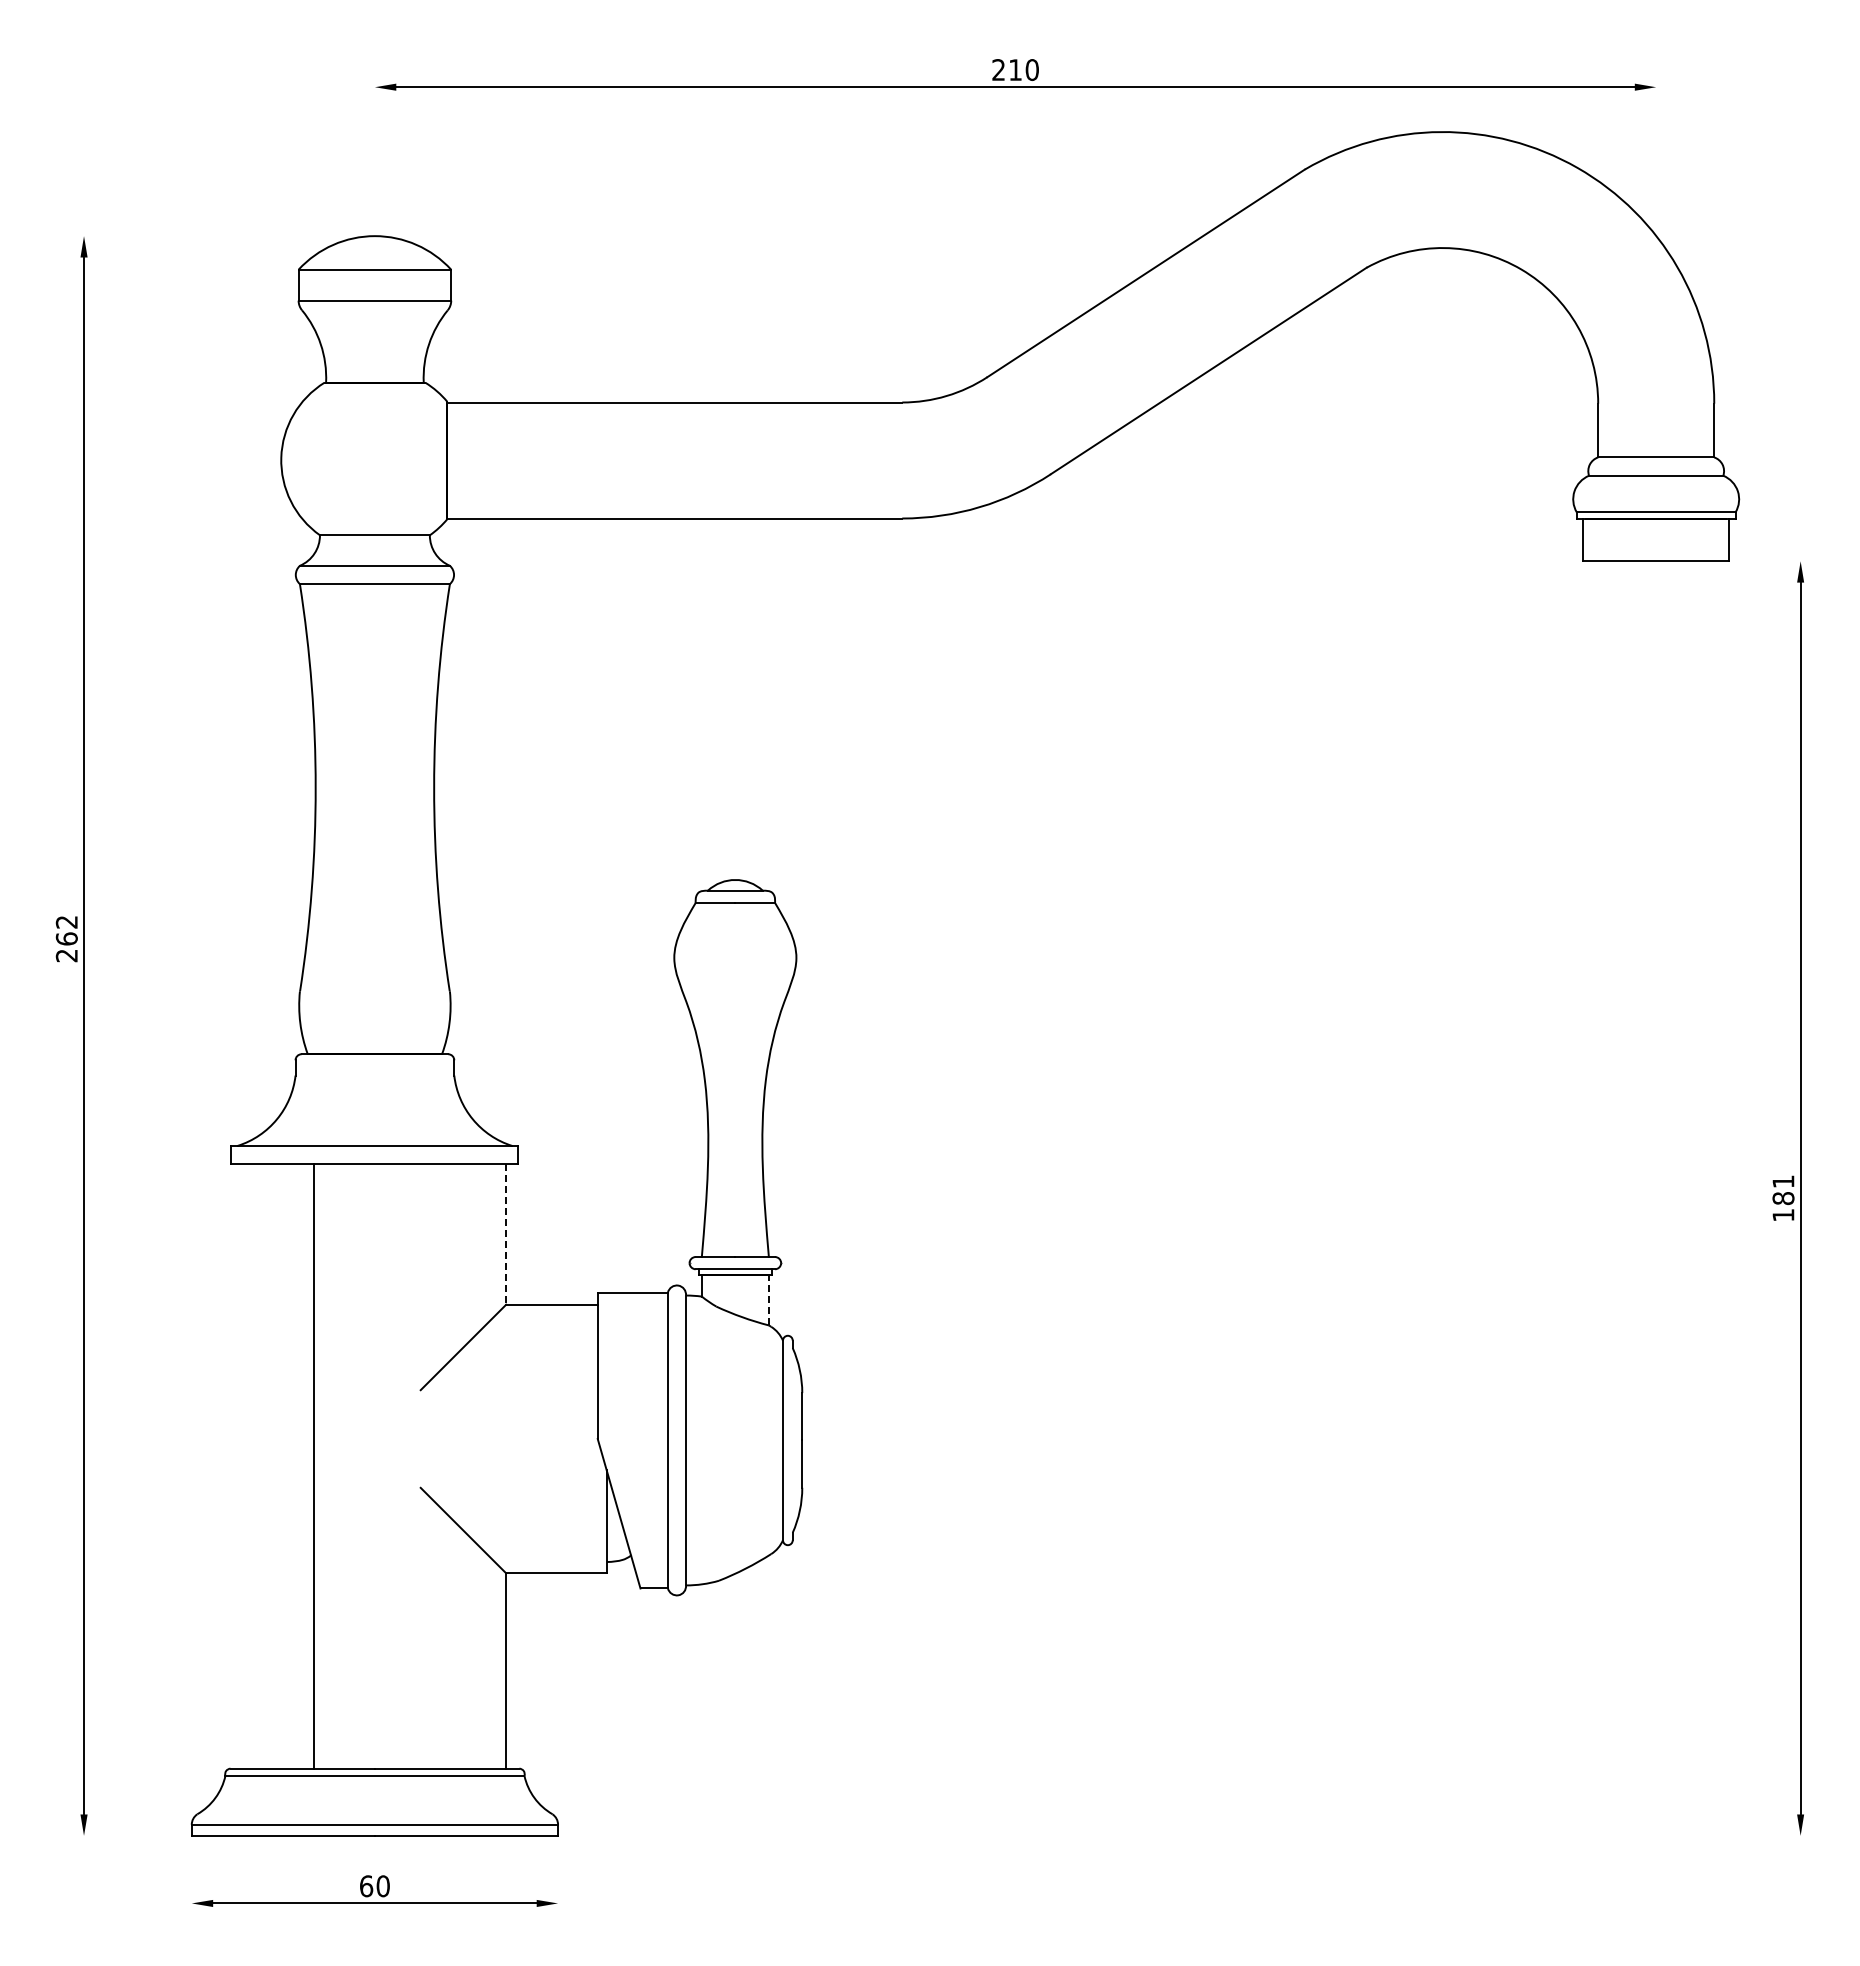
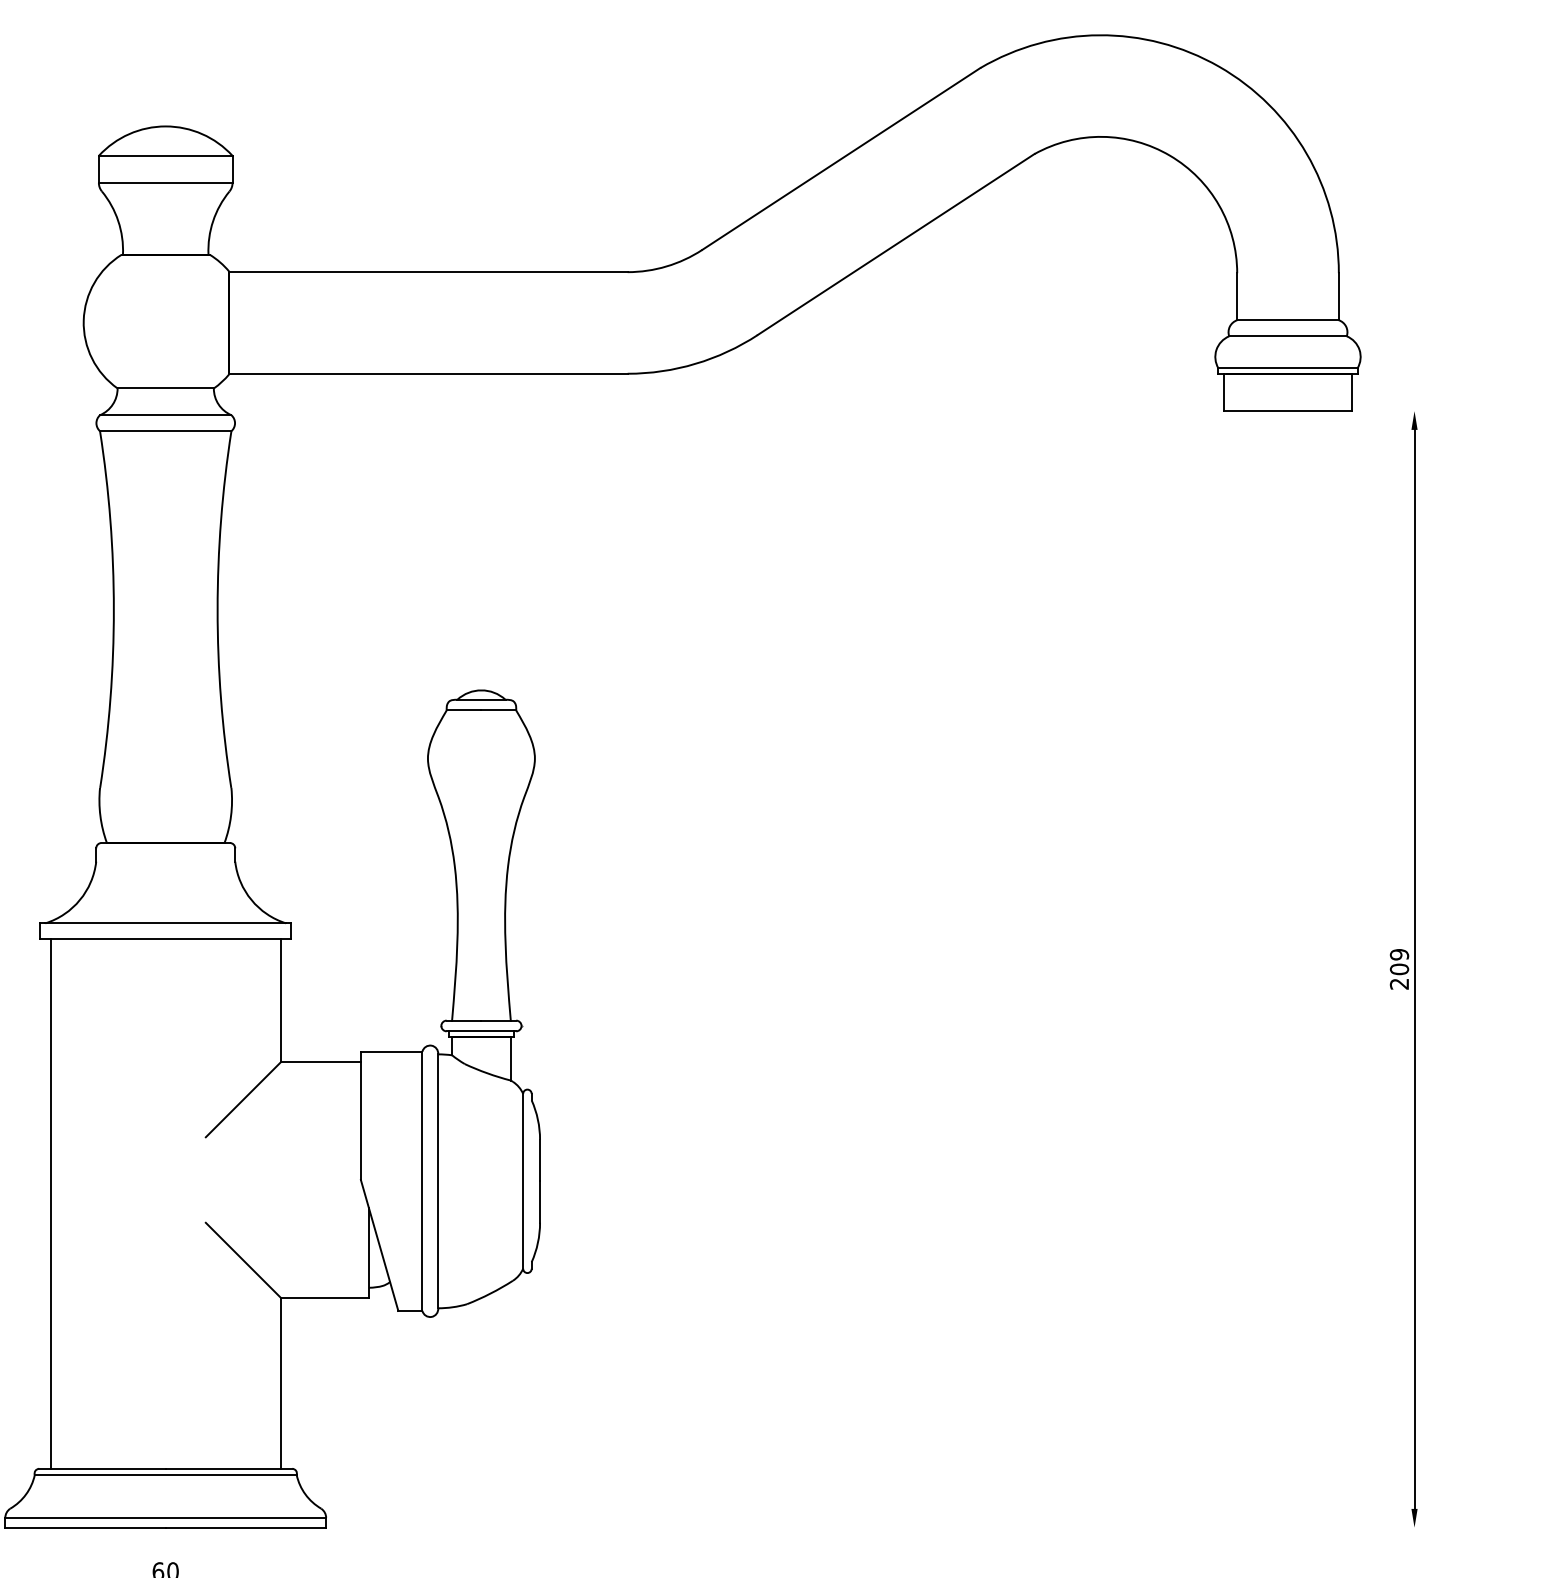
text: (1783, 1198) -> (1399, 969), 181 -> 209
line: (506, 1235) -> (280, 1001), dashed -> solid
line: (768, 1299) -> (510, 1057), dashed -> solid
line: (313, 1466) -> (50, 1204), moved

